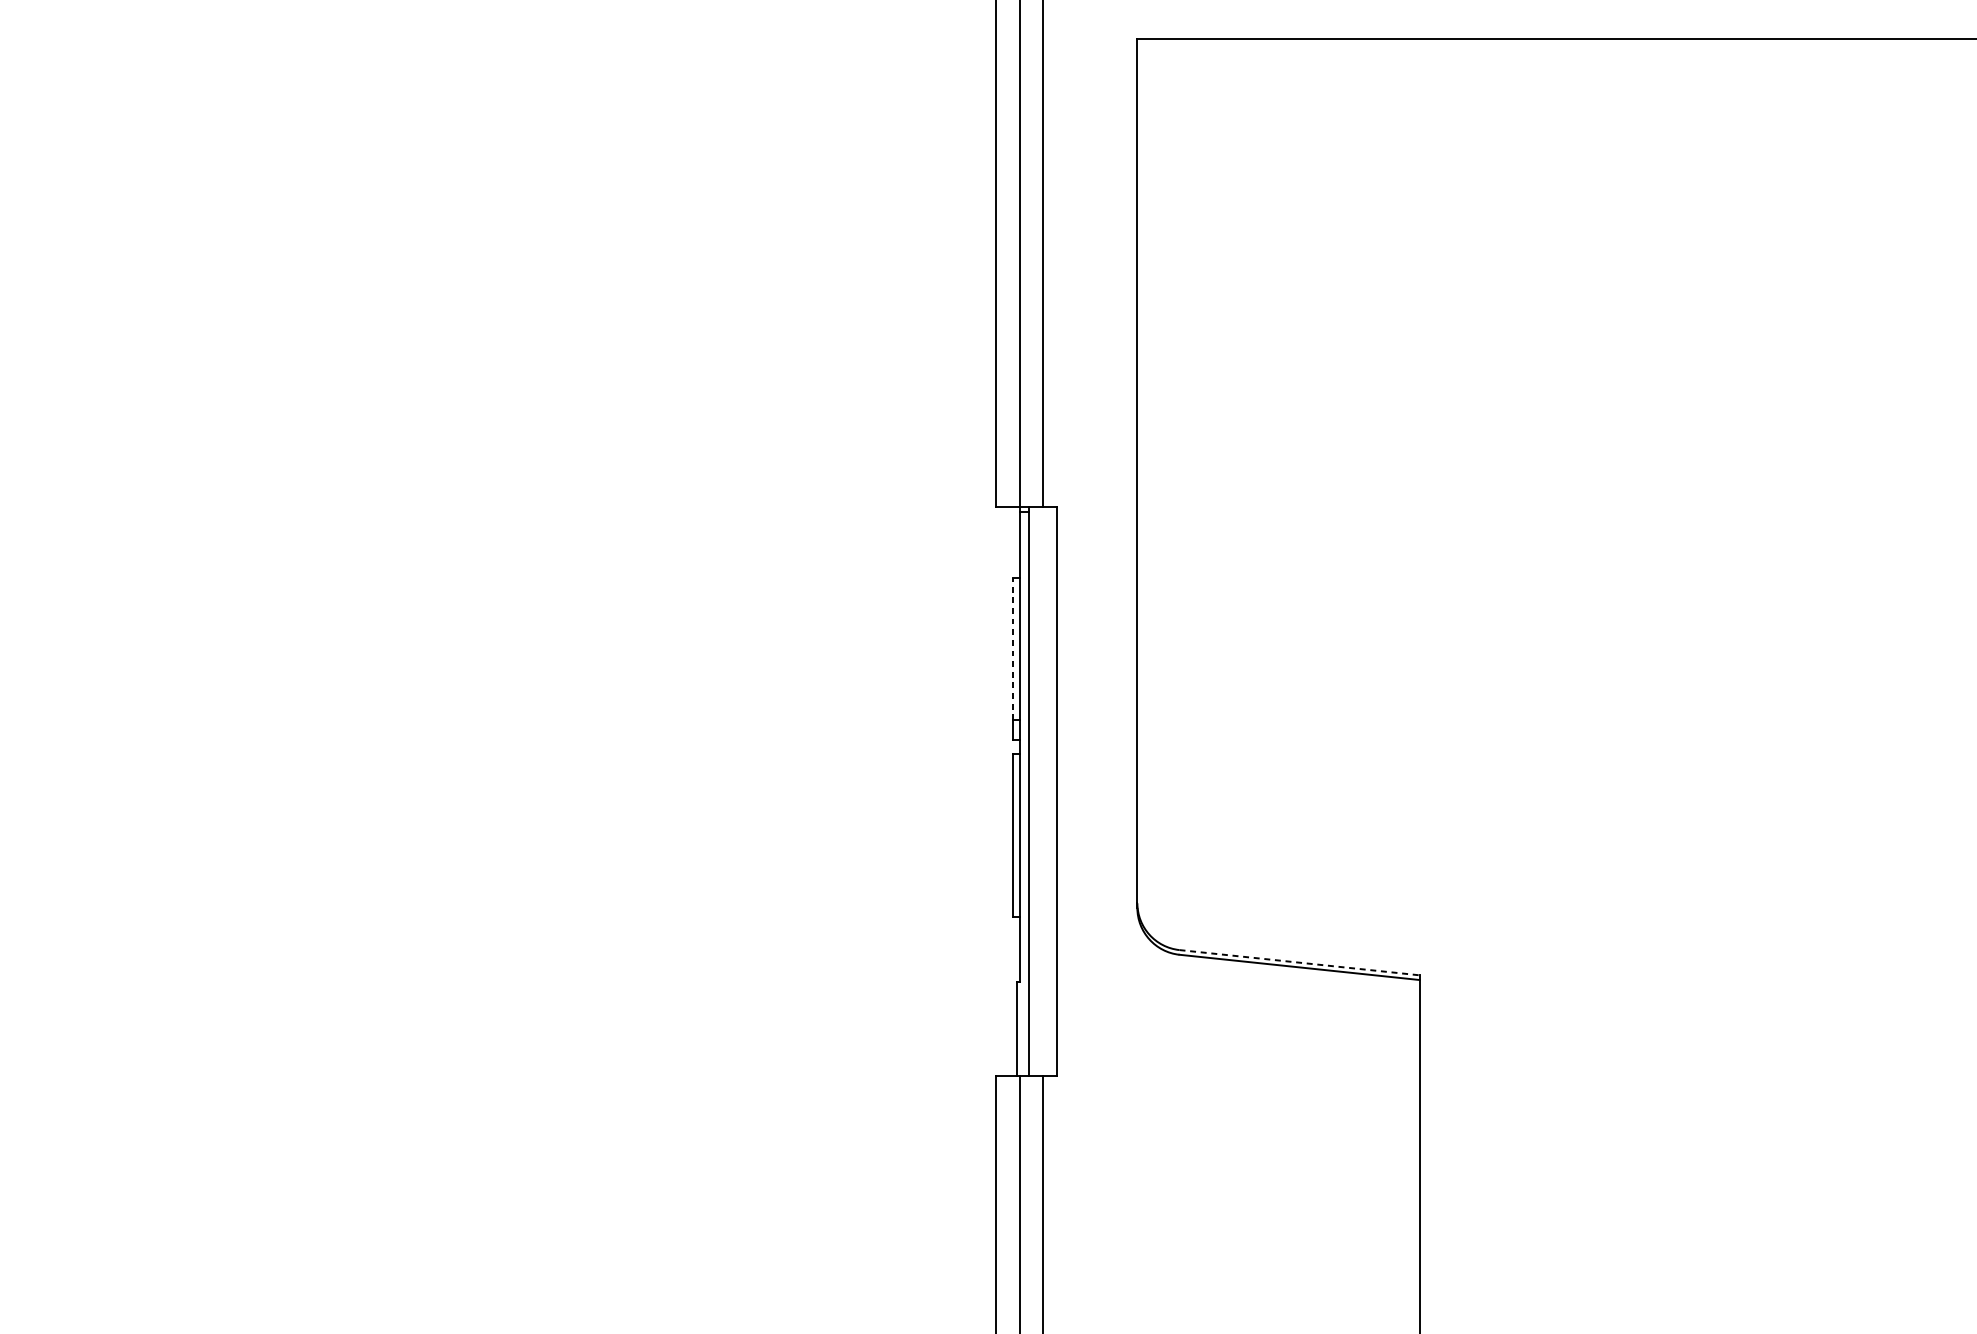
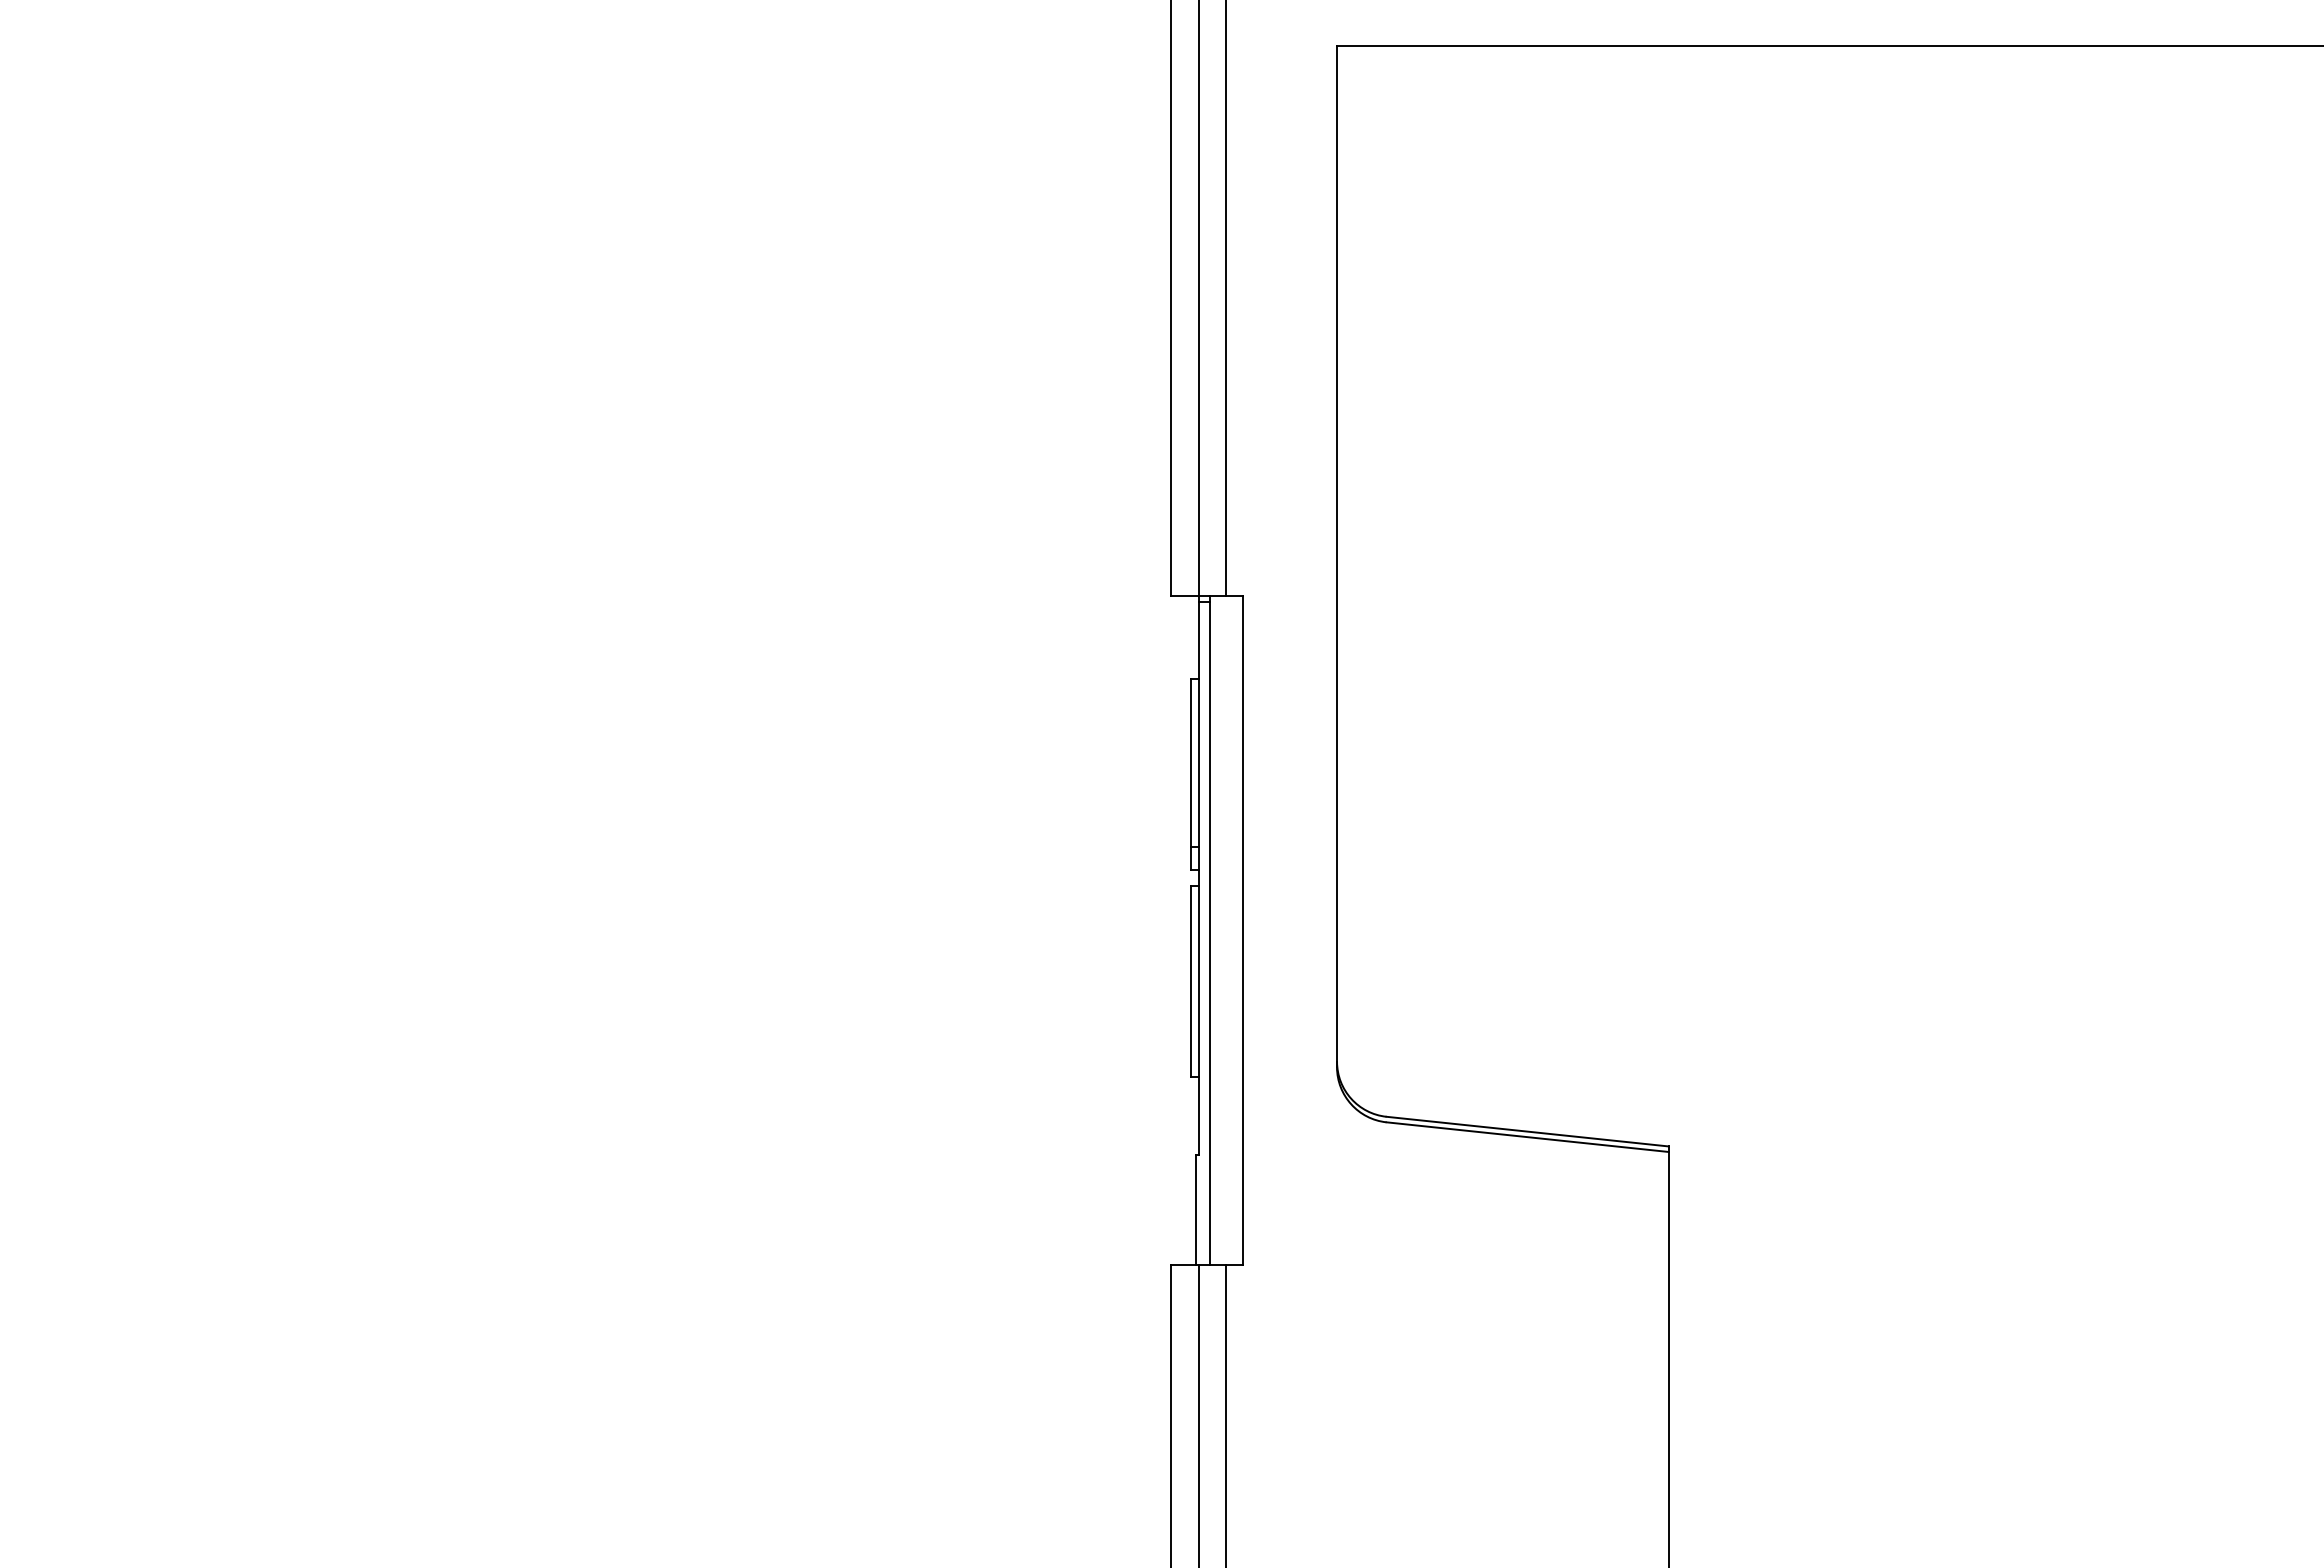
line: (1012, 648) -> (1190, 762), dashed -> solid
line: (1299, 962) -> (1527, 1131), dashed -> solid

